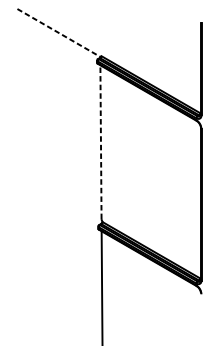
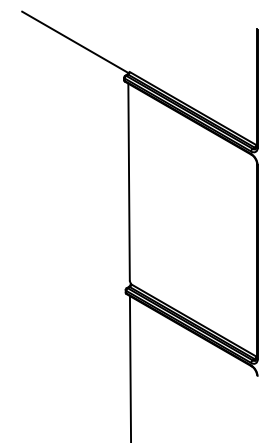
line: (59, 33) -> (75, 42), dashed -> solid
line: (101, 141) -> (129, 181), dashed -> solid

